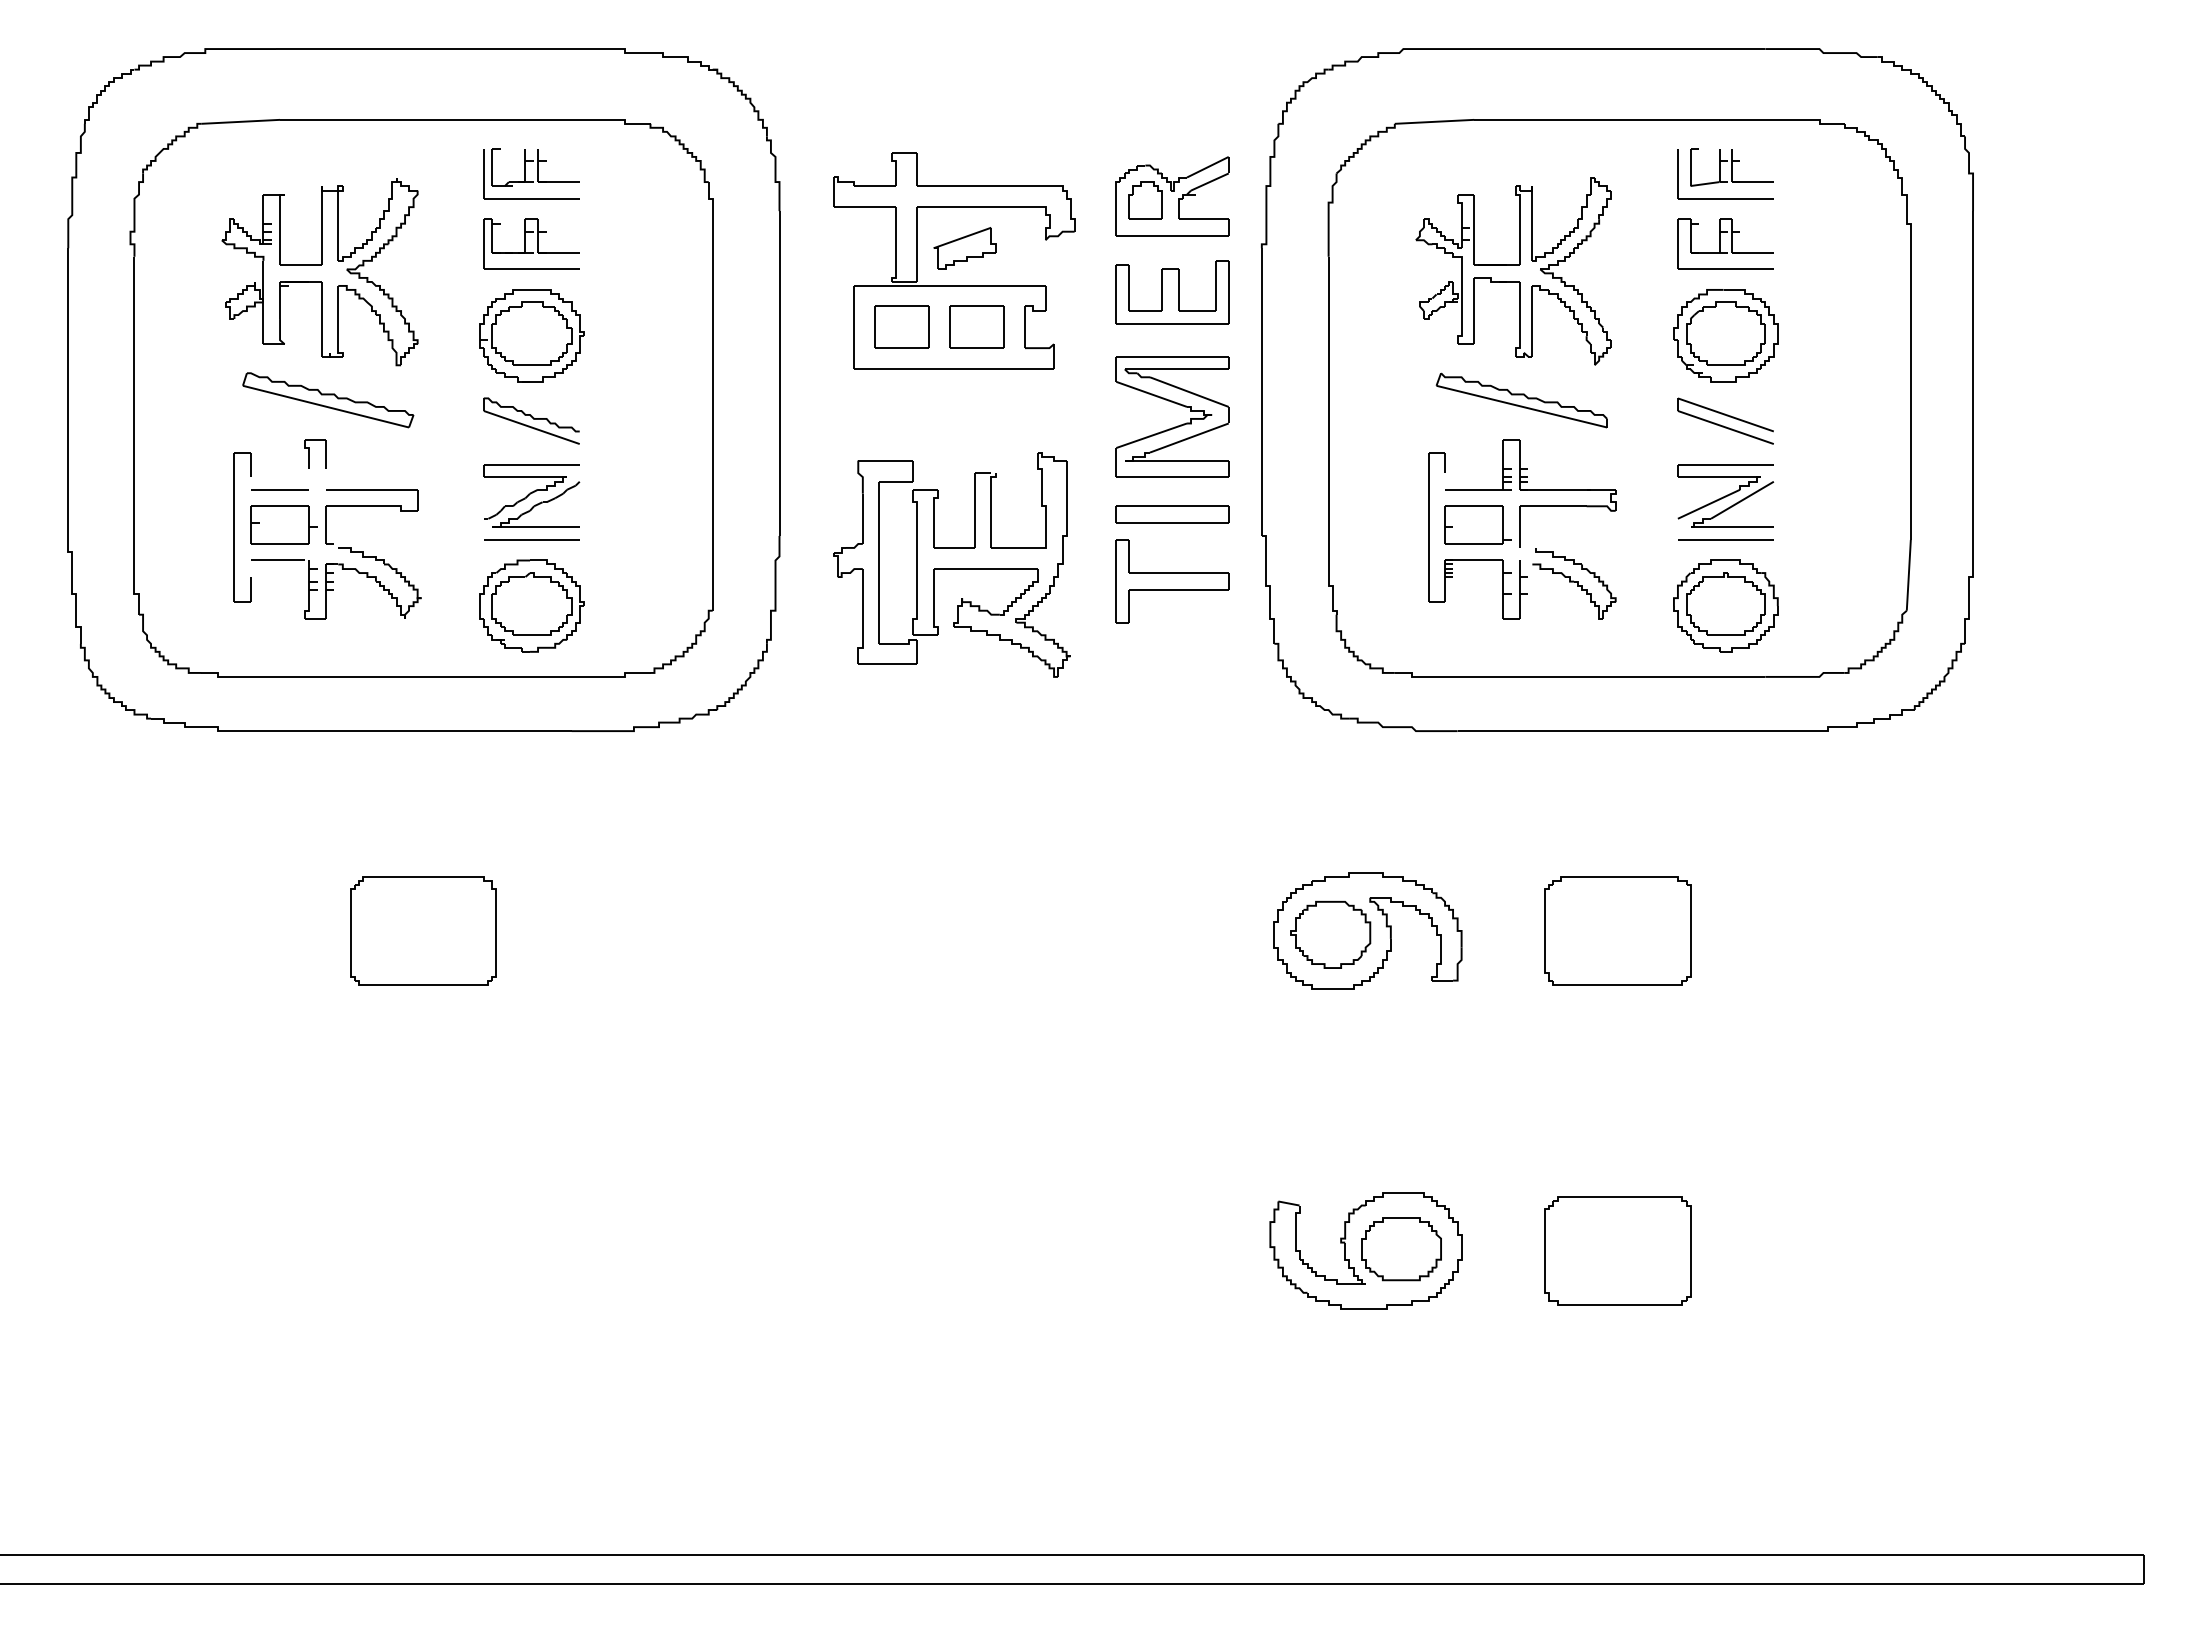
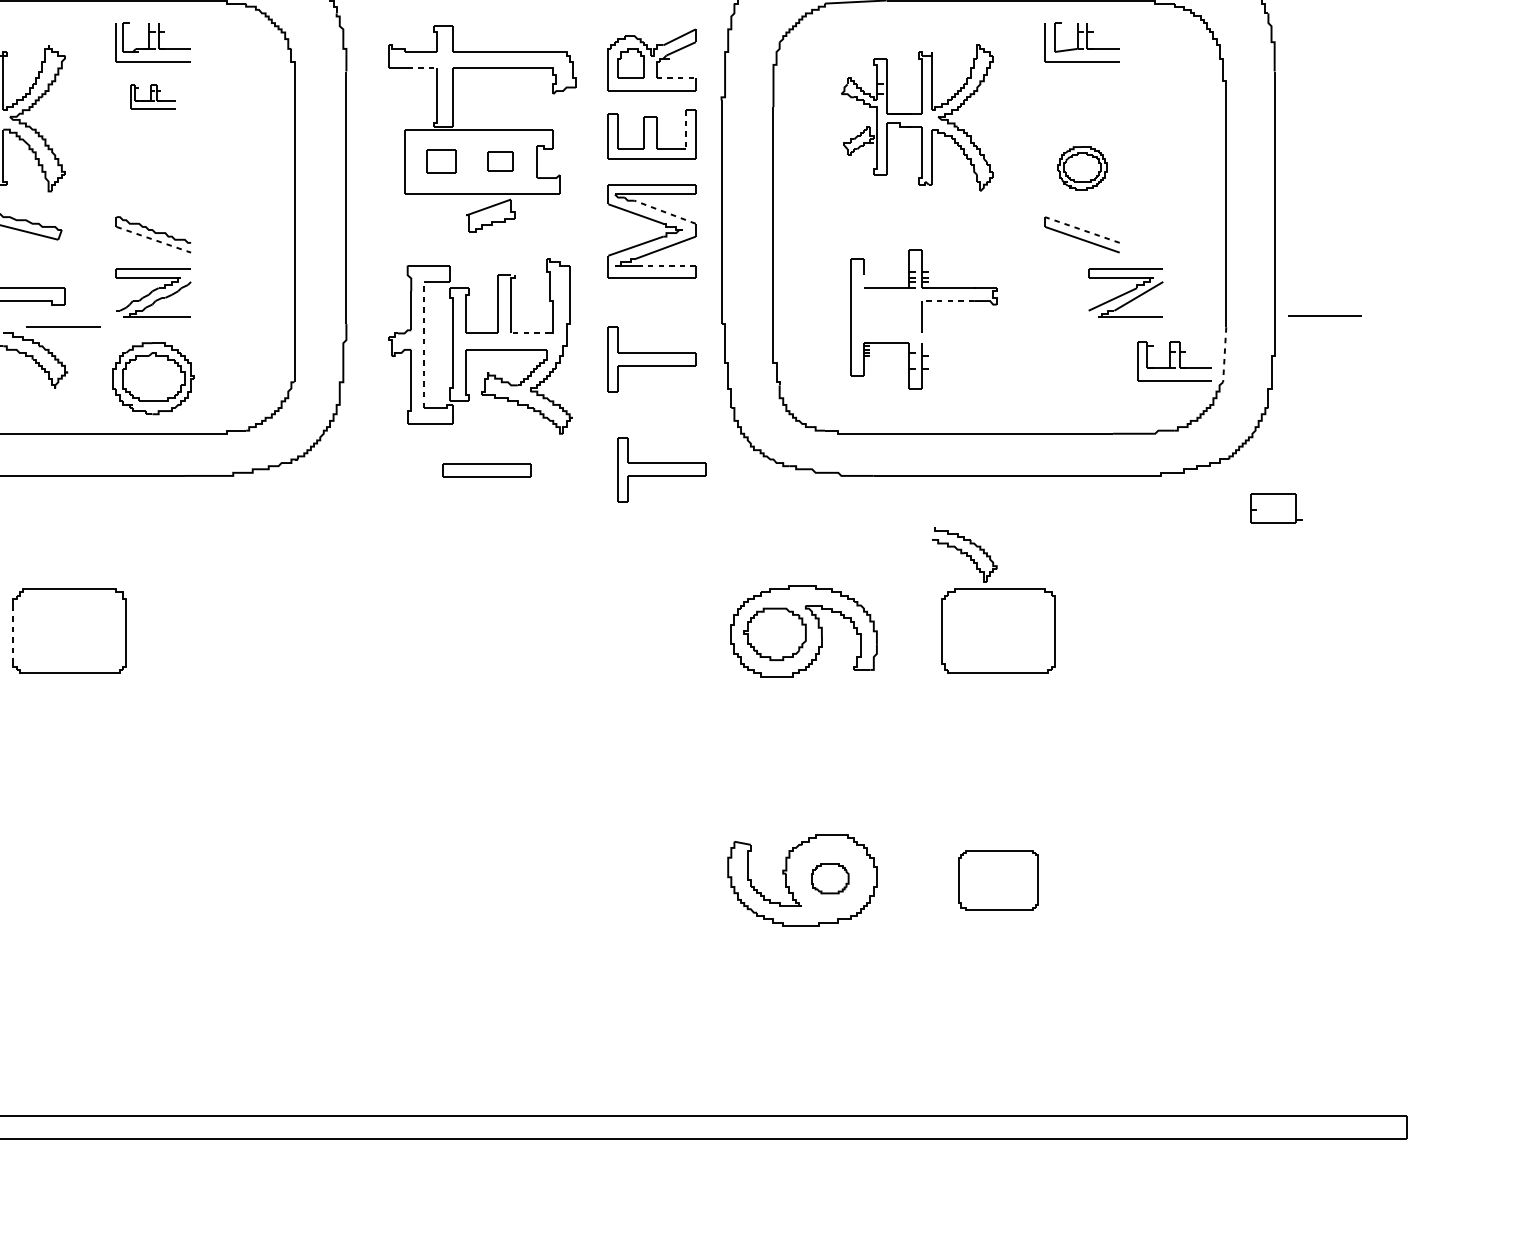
line: (877, 207) -> (422, 68), solid -> dashed
line: (1204, 219) -> (676, 78), solid -> dashed
part: (531, 243) -> (153, 96), size x0.6
part: (1725, 243) -> (1174, 361), moved
part: (964, 248) -> (490, 215), moved
line: (1216, 286) -> (686, 130), solid -> dashed
part: (901, 326) -> (441, 161), size x0.7
part: (976, 326) -> (499, 161), size x0.6
part: (531, 335) -> (153, 168), removed
part: (1725, 335) -> (1082, 168), size x0.6
line: (1188, 391) -> (664, 211), solid -> dashed
part: (1521, 400) -> (923, 218), removed
line: (1725, 414) -> (1082, 229), solid -> dashed
line: (531, 427) -> (153, 239), solid -> dashed
line: (1190, 460) -> (666, 265), solid -> dashed
part: (1725, 495) -> (1125, 292), moved
line: (1552, 506) -> (947, 301), solid -> dashed
part: (1172, 514) -> (487, 470), moved
part: (1477, 524) -> (1275, 508), moved
line: (531, 539) -> (63, 326), moved
line: (1725, 539) -> (1324, 315), moved
line: (1015, 547) -> (529, 333), solid -> dashed
line: (879, 562) -> (424, 344), solid -> dashed
line: (1908, 575) -> (1224, 354), solid -> dashed
part: (1574, 583) -> (964, 554), moved
part: (1725, 605) -> (1082, 378), removed
part: (1185, 723) -> (662, 469), added
line: (350, 933) -> (12, 633), solid -> dashed
part: (1401, 1249) -> (830, 879), size x0.6
part: (1617, 1250) -> (998, 879), size x0.7

